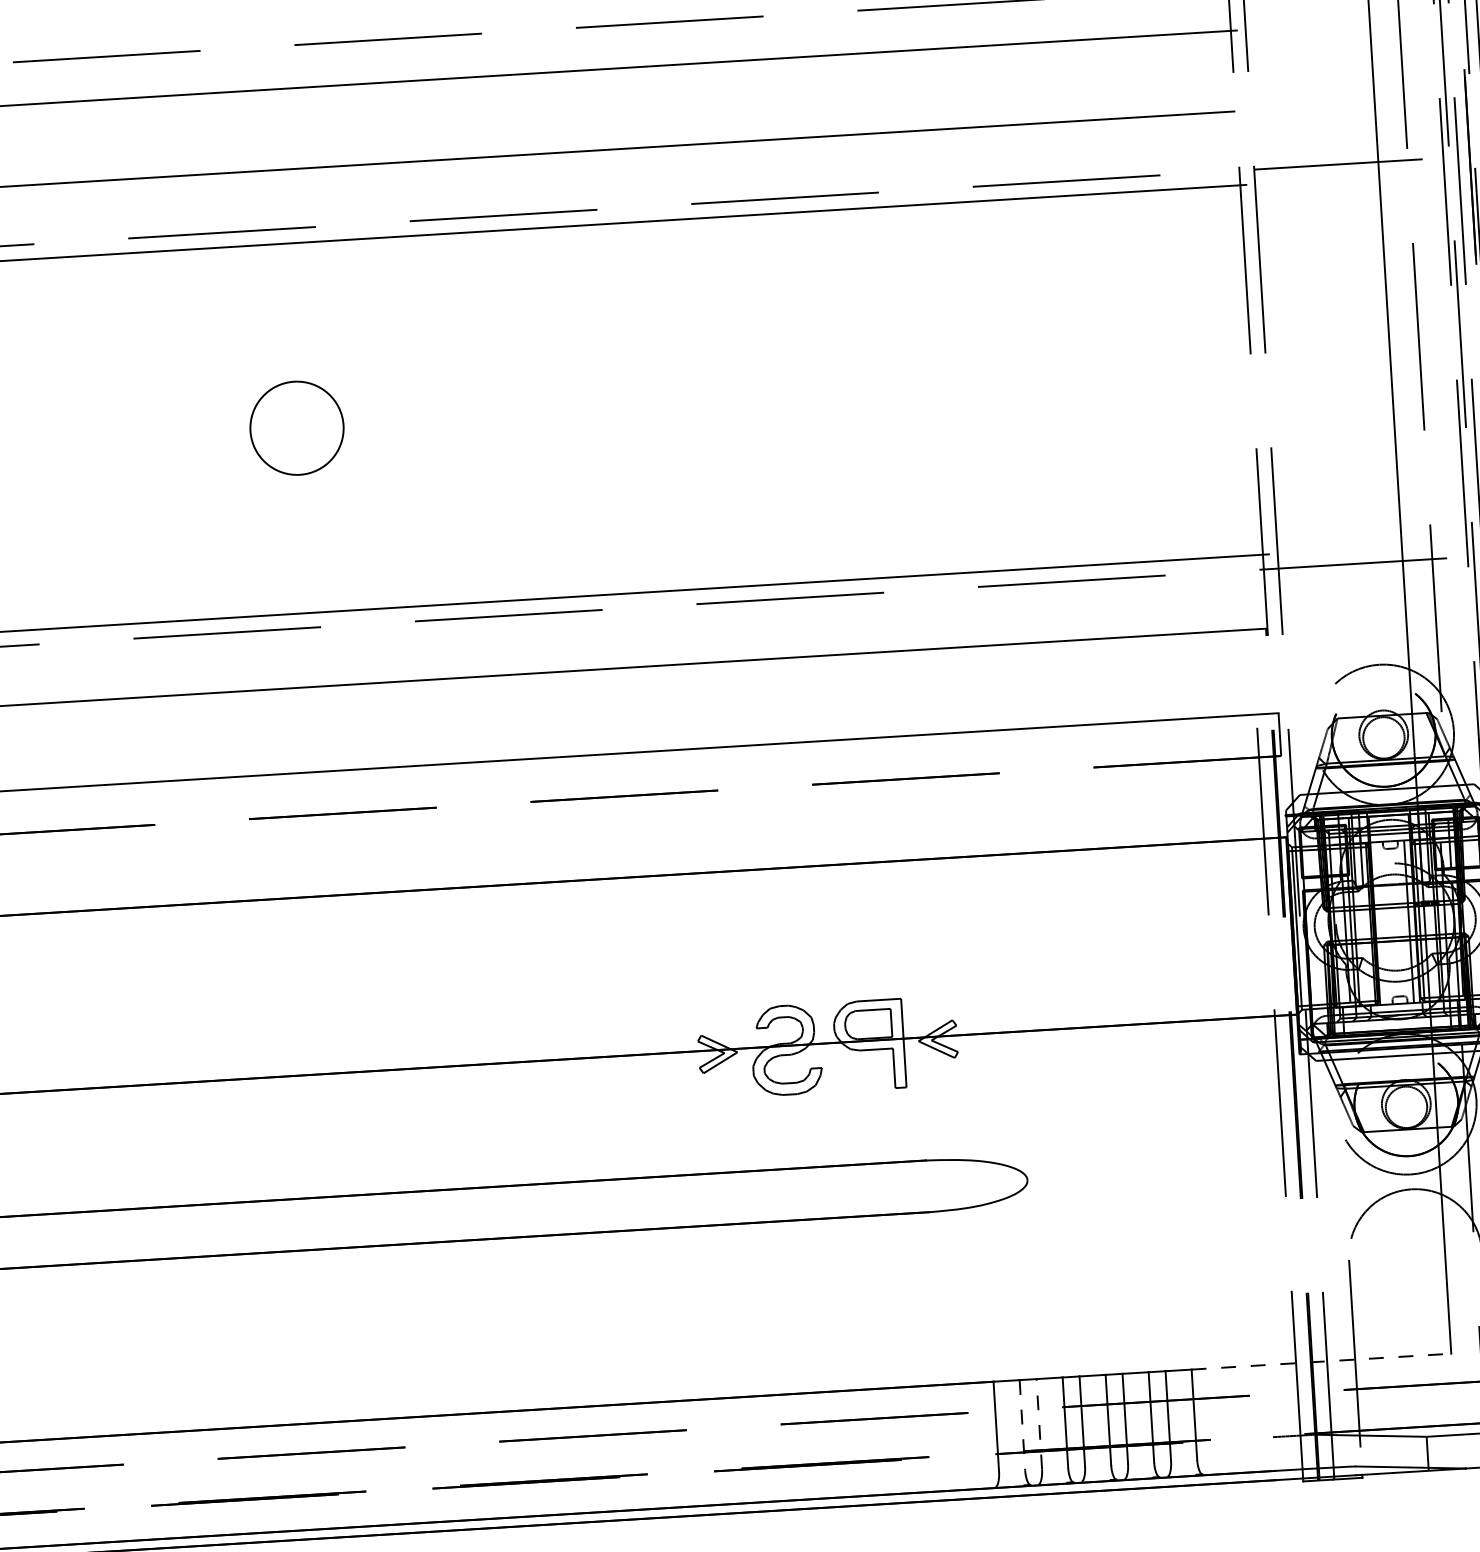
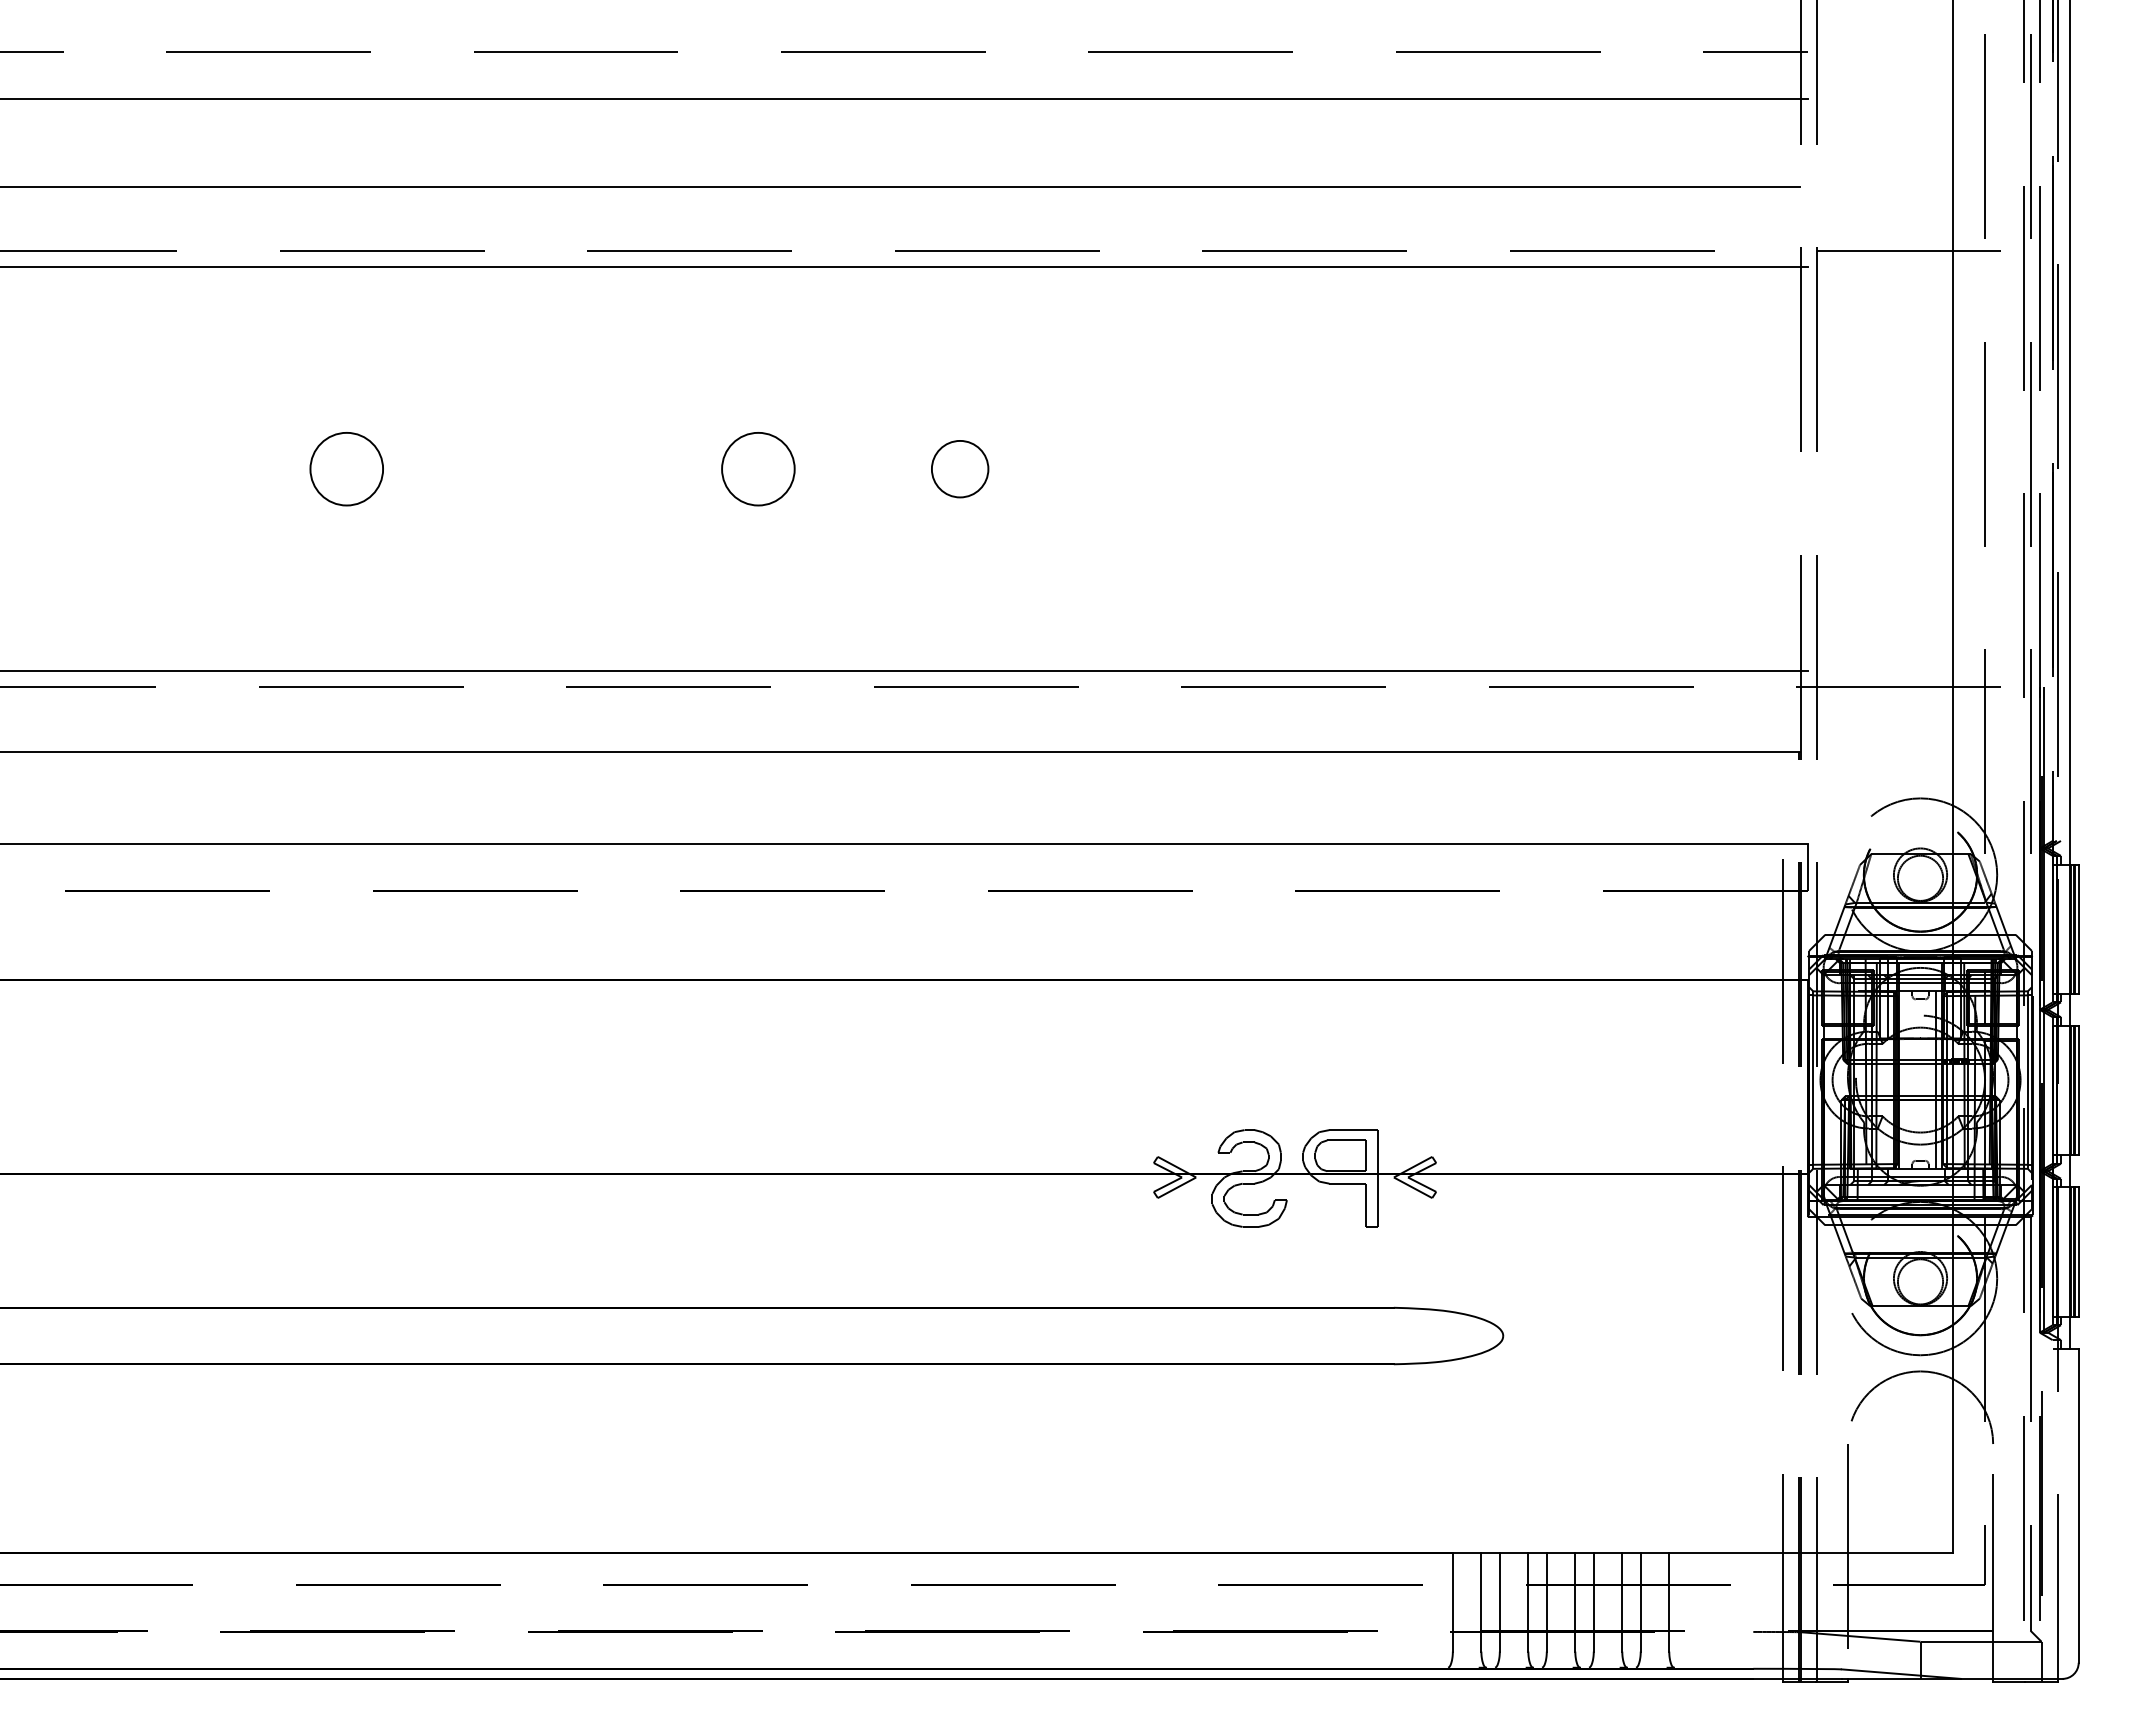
circle: (482, 417) -> (960, 469), added
circle: (297, 428) -> (758, 469), size x0.71
line: (1321, 1362) -> (1811, 1553), dashed -> solid
line: (1038, 1423) -> (1499, 1601), dashed -> solid
line: (1022, 1425) -> (1481, 1602), dashed -> solid

